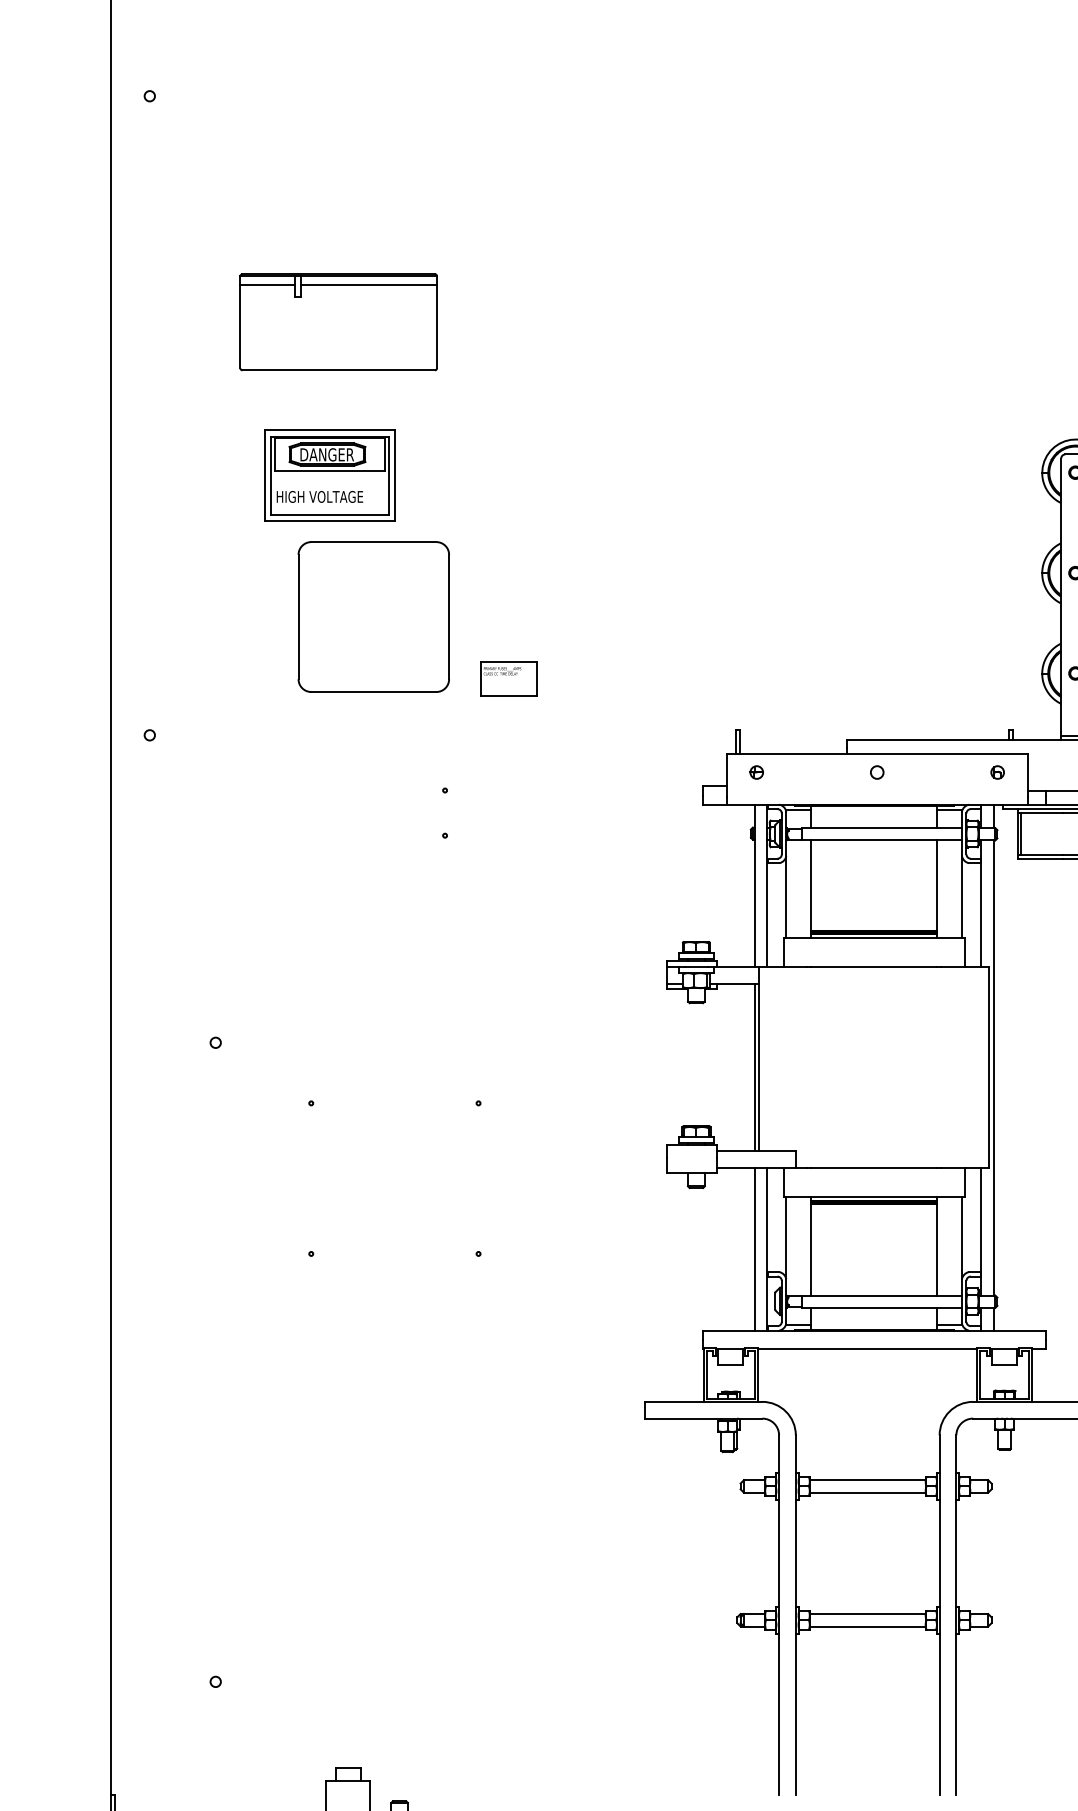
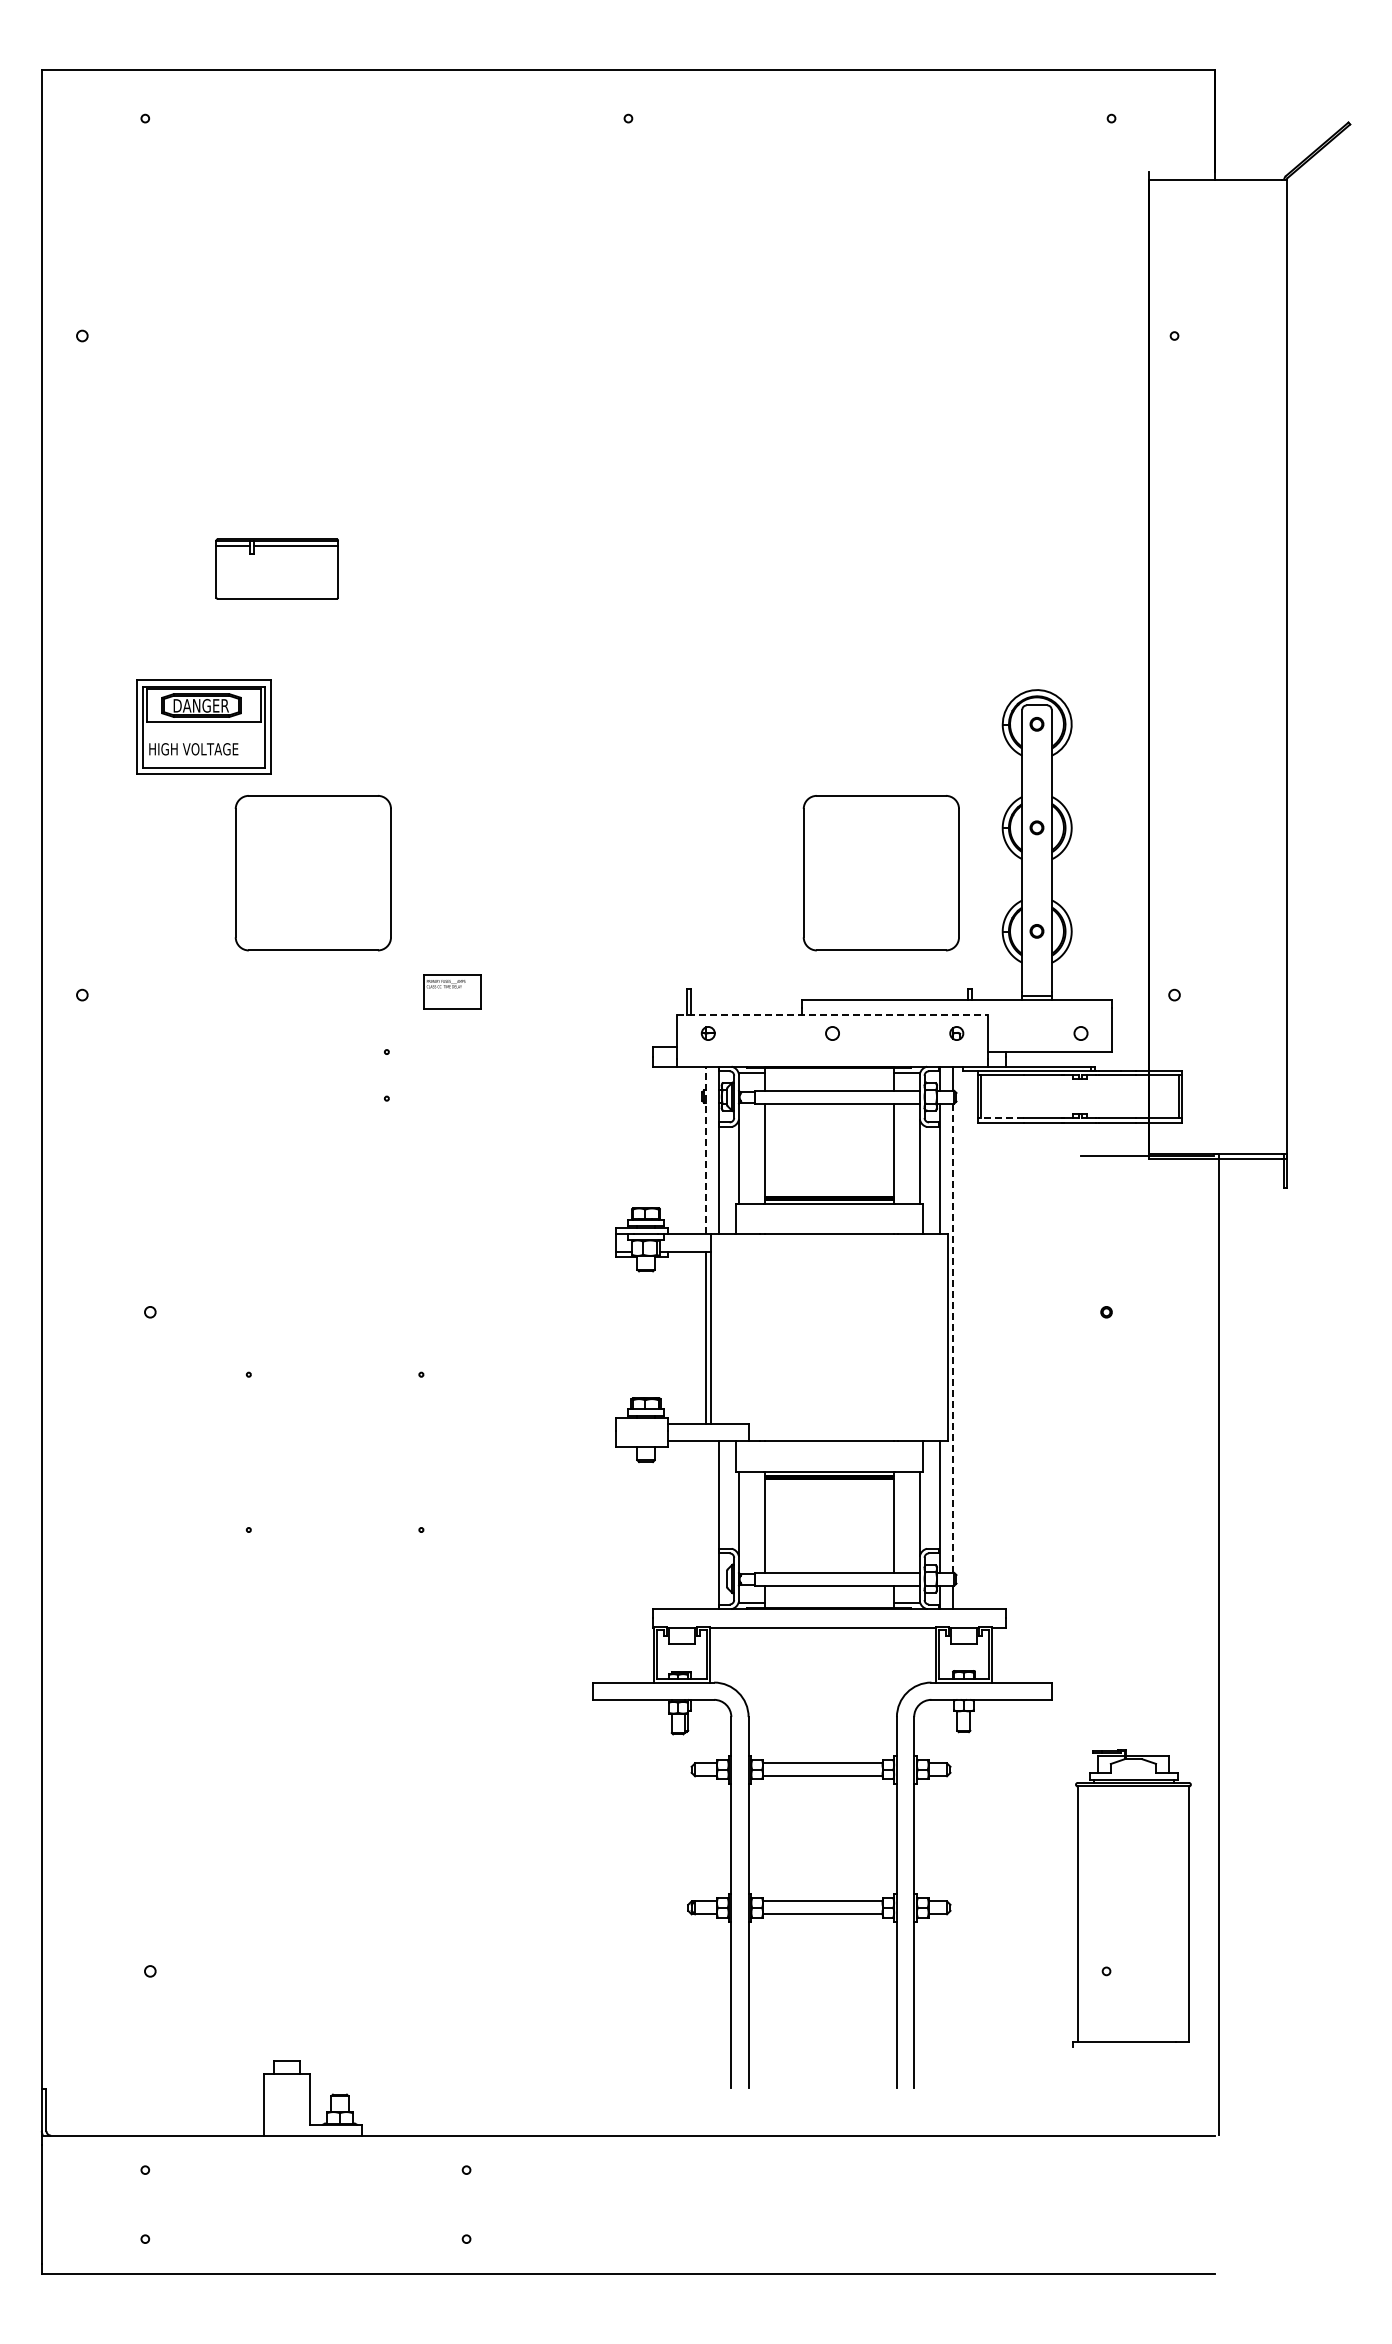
part: (339, 321) -> (277, 568), size x0.6
part: (329, 474) -> (203, 726), moved
part: (923, 617) -> (880, 873), added
part: (508, 678) -> (452, 991), moved
line: (878, 754) -> (833, 1014), solid -> dashed
line: (1041, 854) -> (1001, 1118), solid -> dashed
line: (755, 885) -> (706, 1150), solid -> dashed
line: (993, 1068) -> (952, 1338), solid -> dashed
line: (755, 1249) -> (706, 1525), removed

